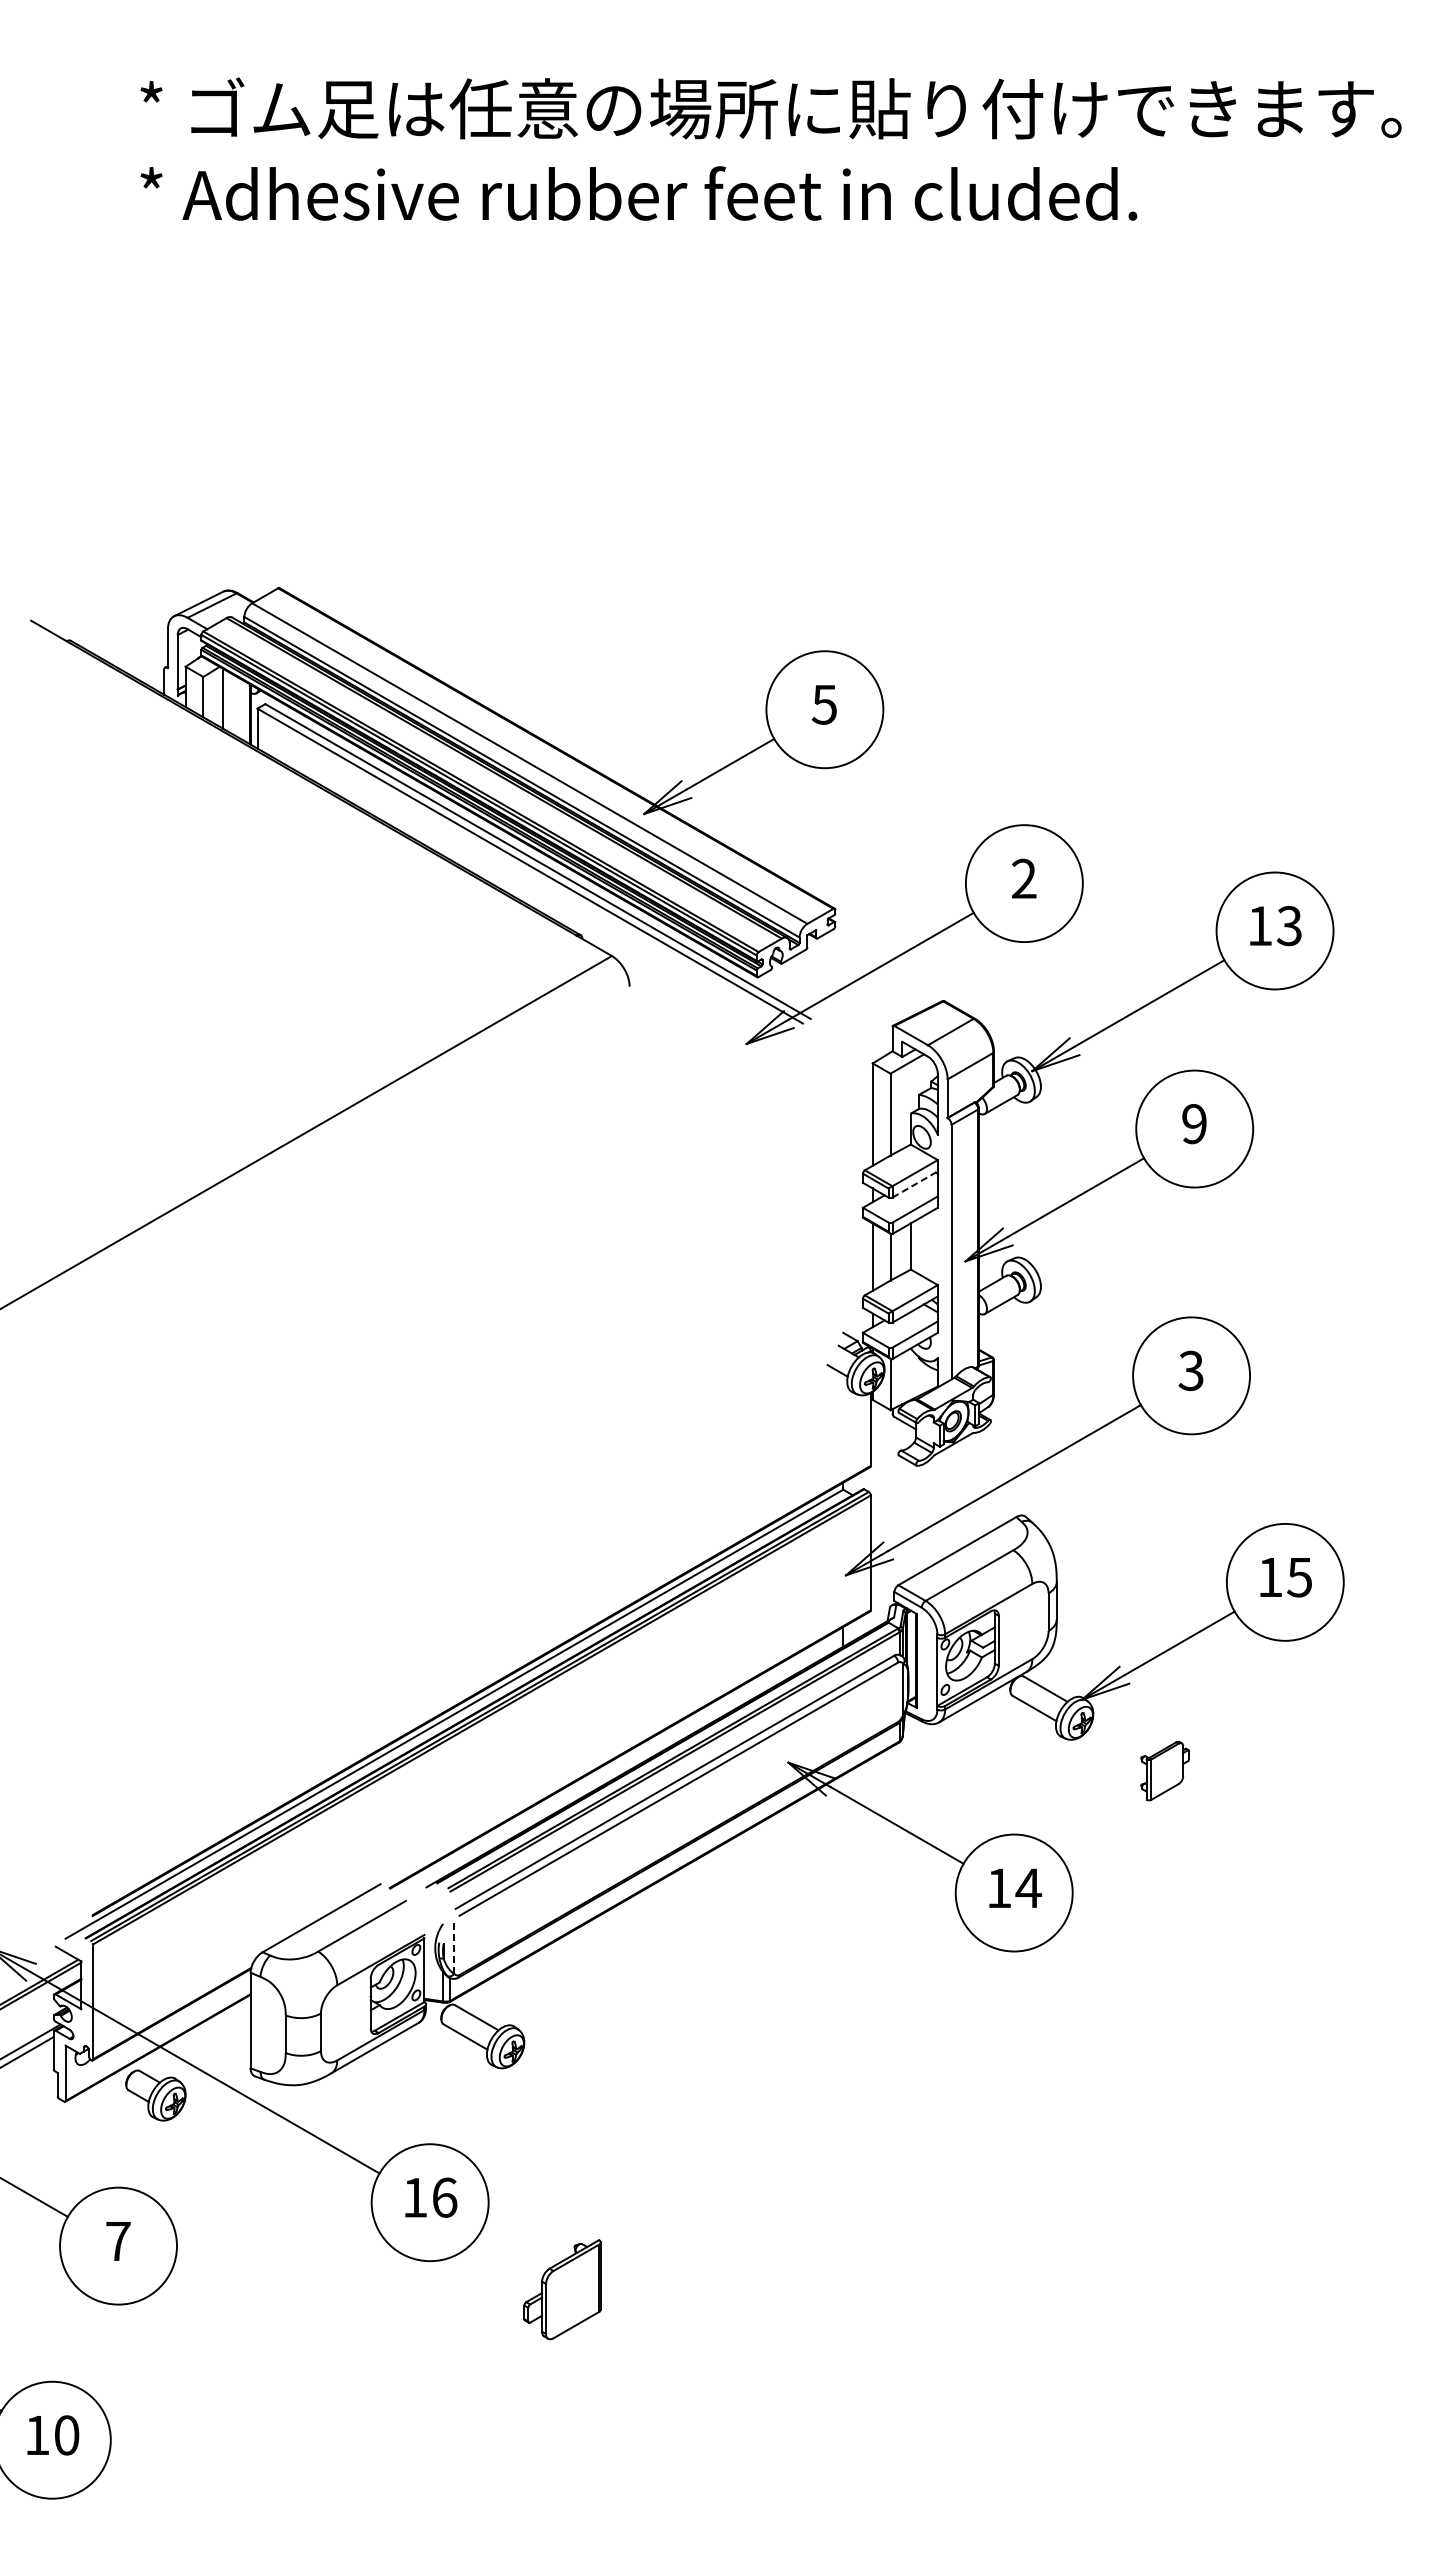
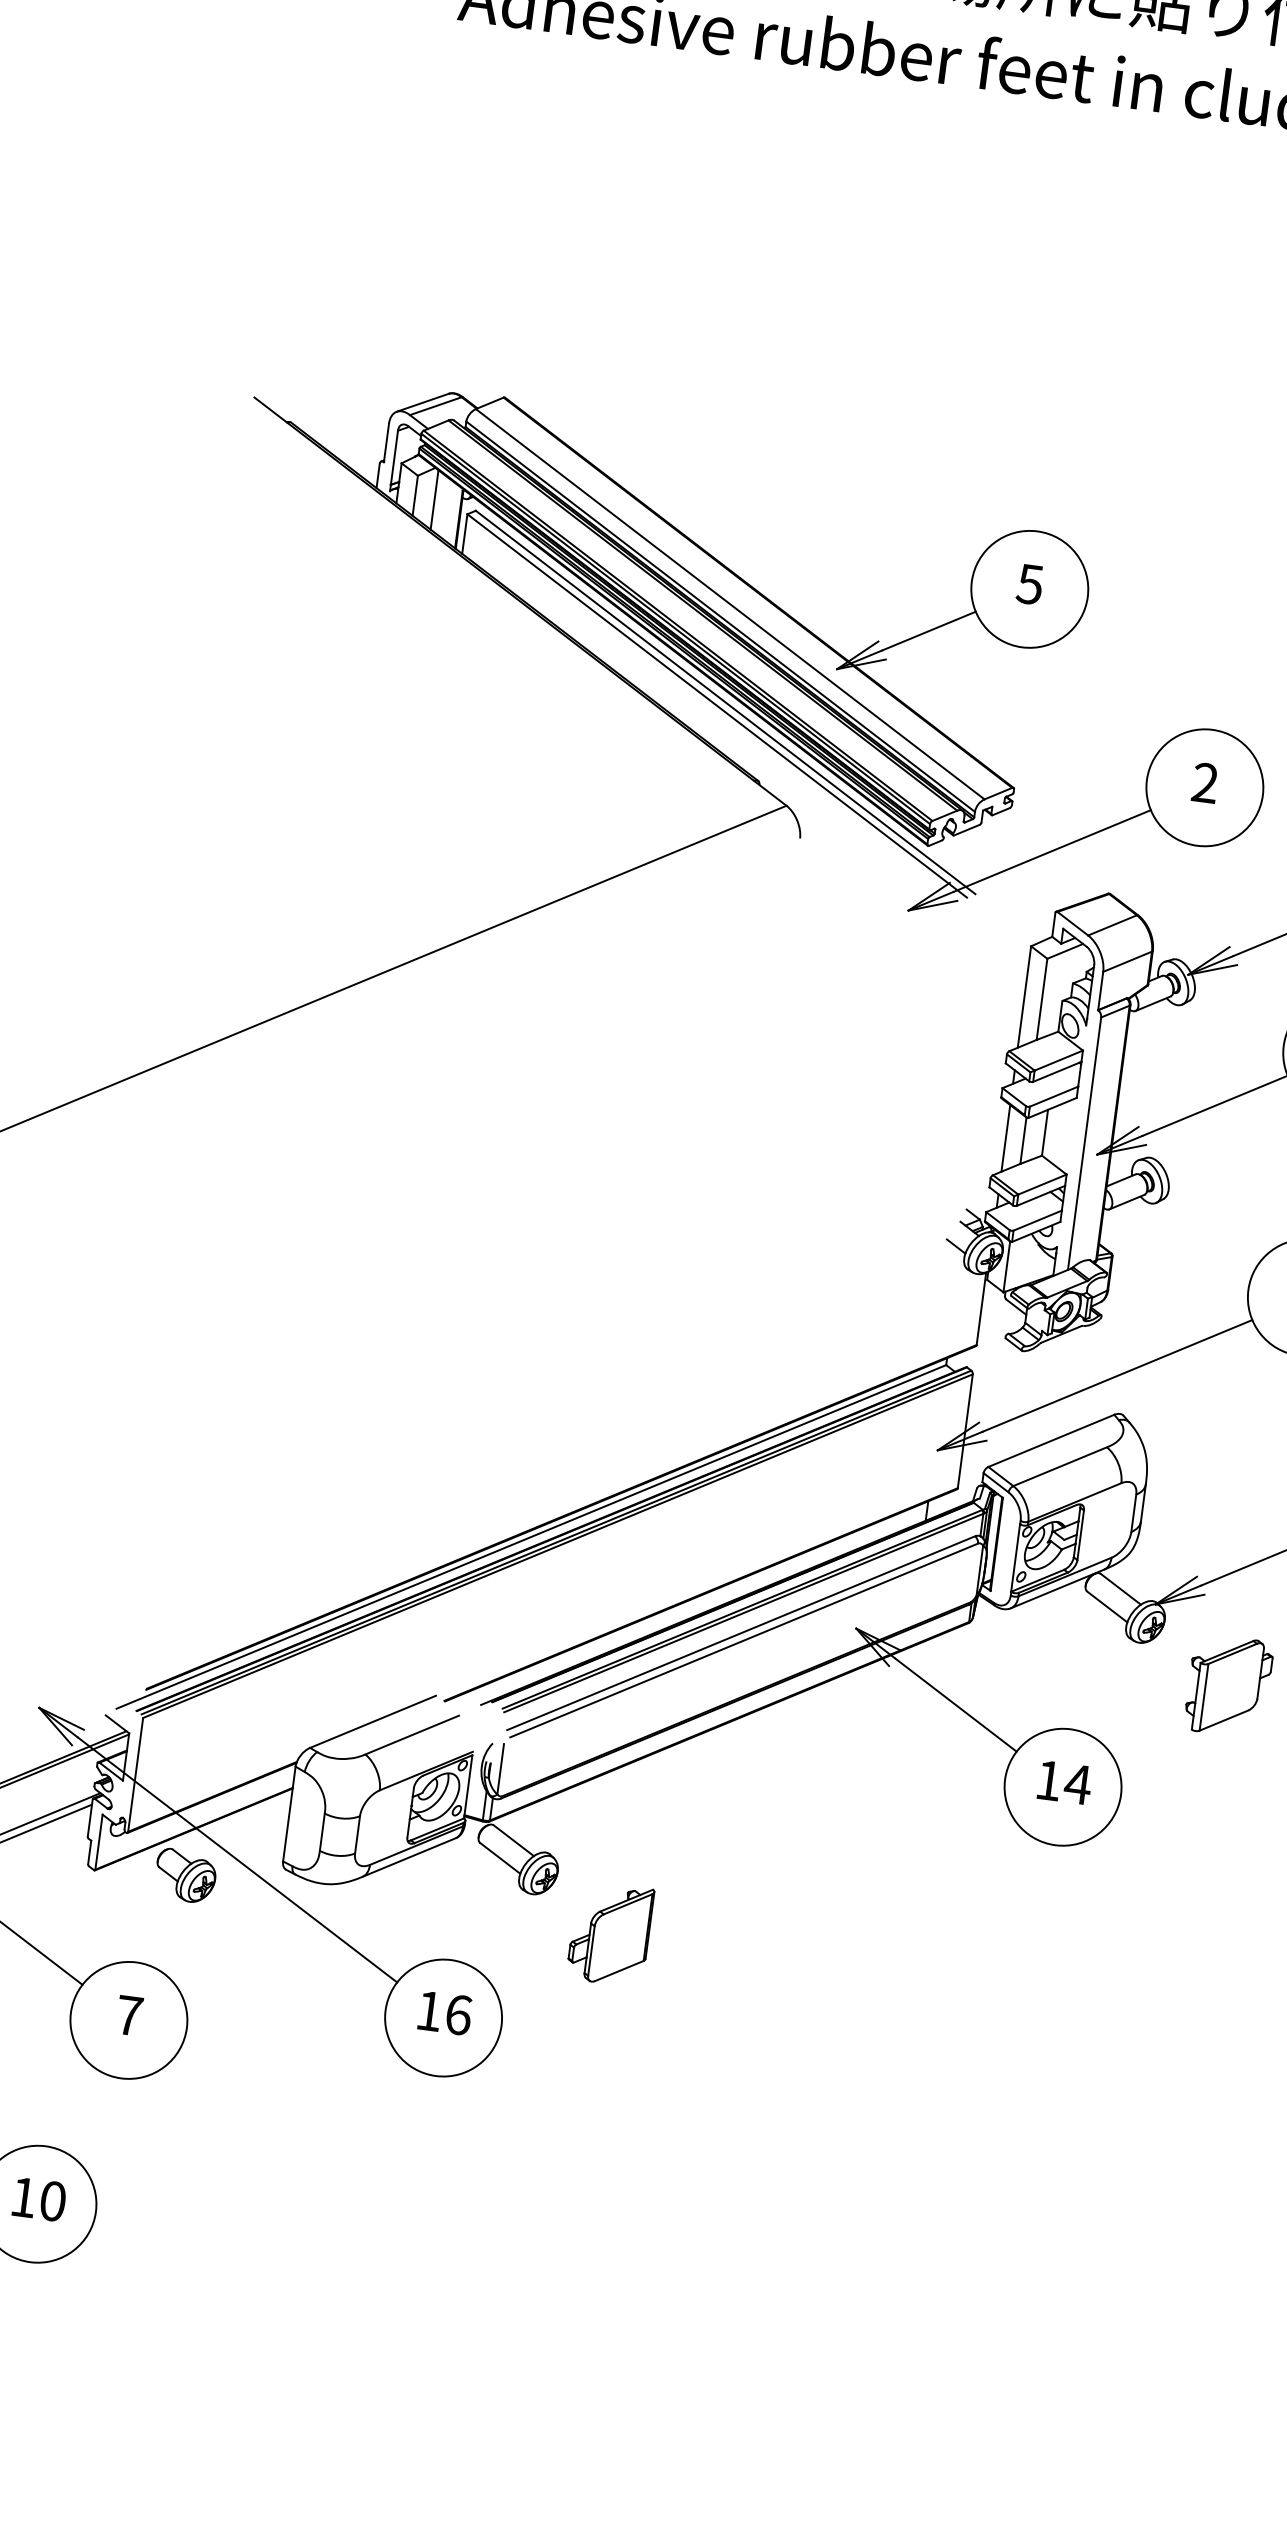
line: (915, 1184) -> (1057, 1071), dashed -> solid
part: (1164, 1770) -> (1228, 1685), size x1.67
line: (454, 1947) -> (501, 1768), dashed -> solid
part: (562, 2289) -> (610, 1933), moved

